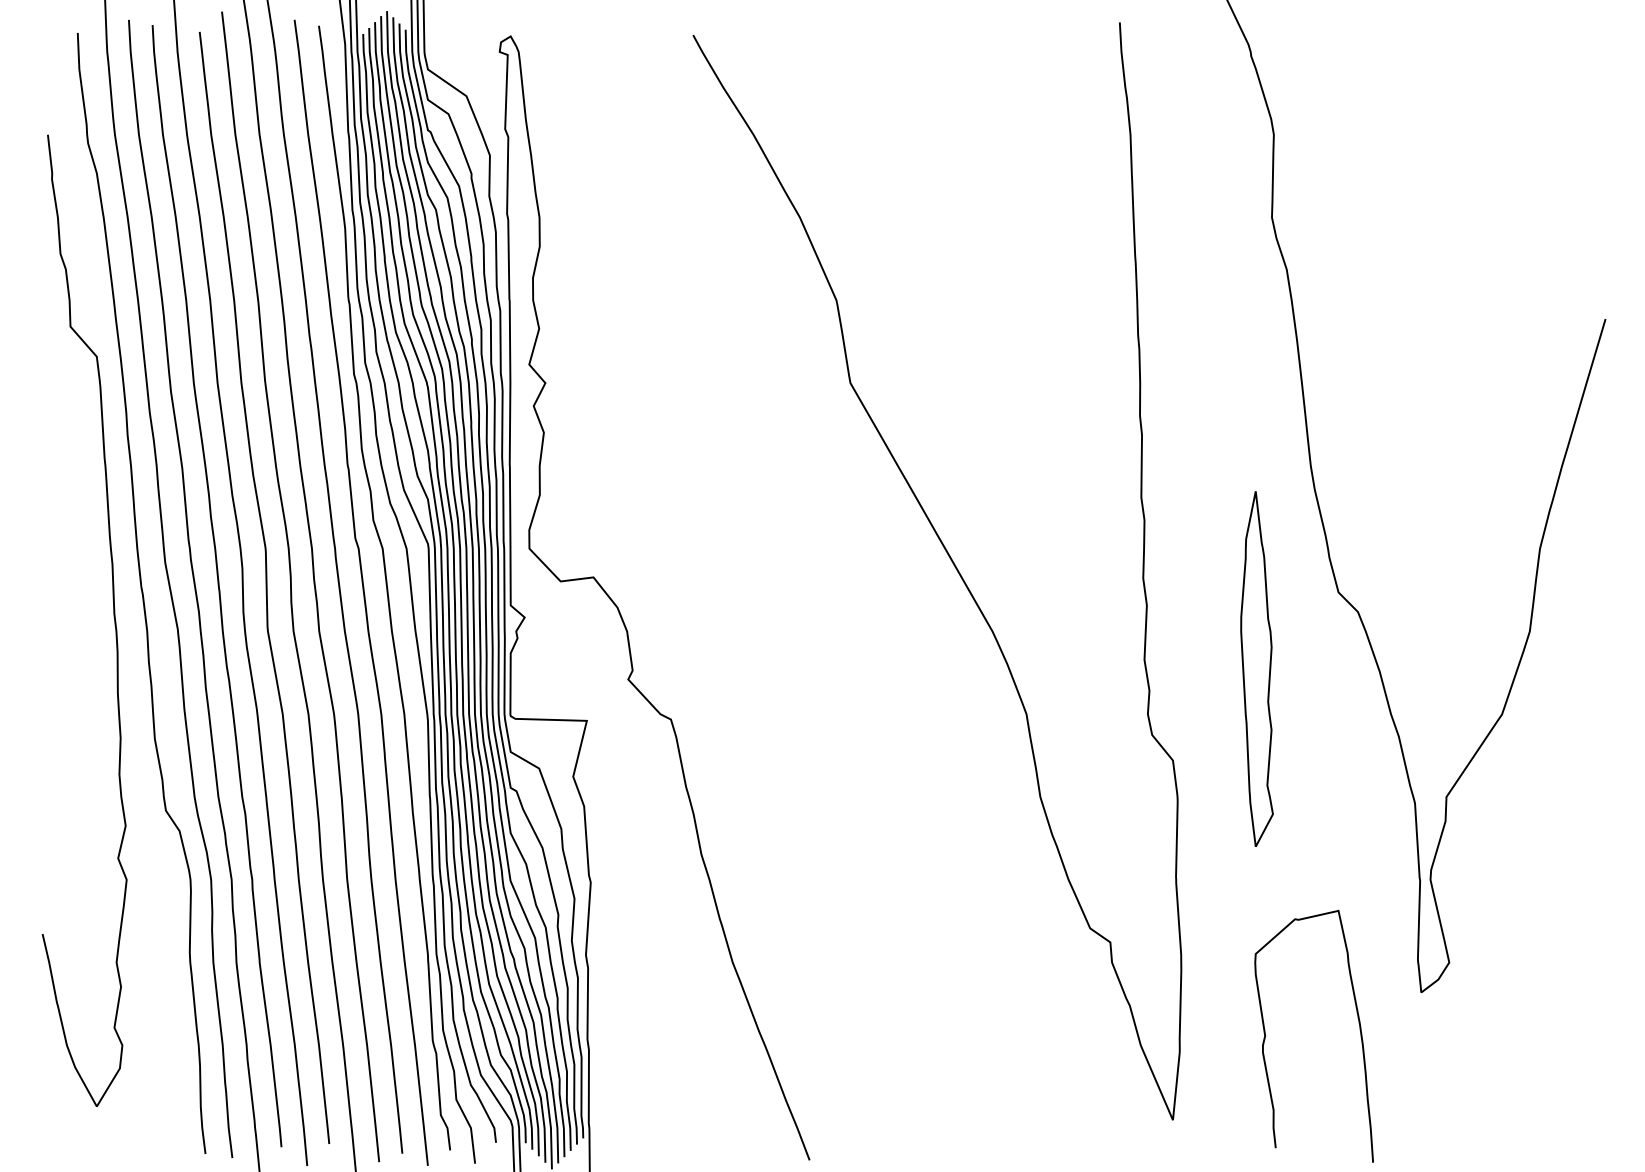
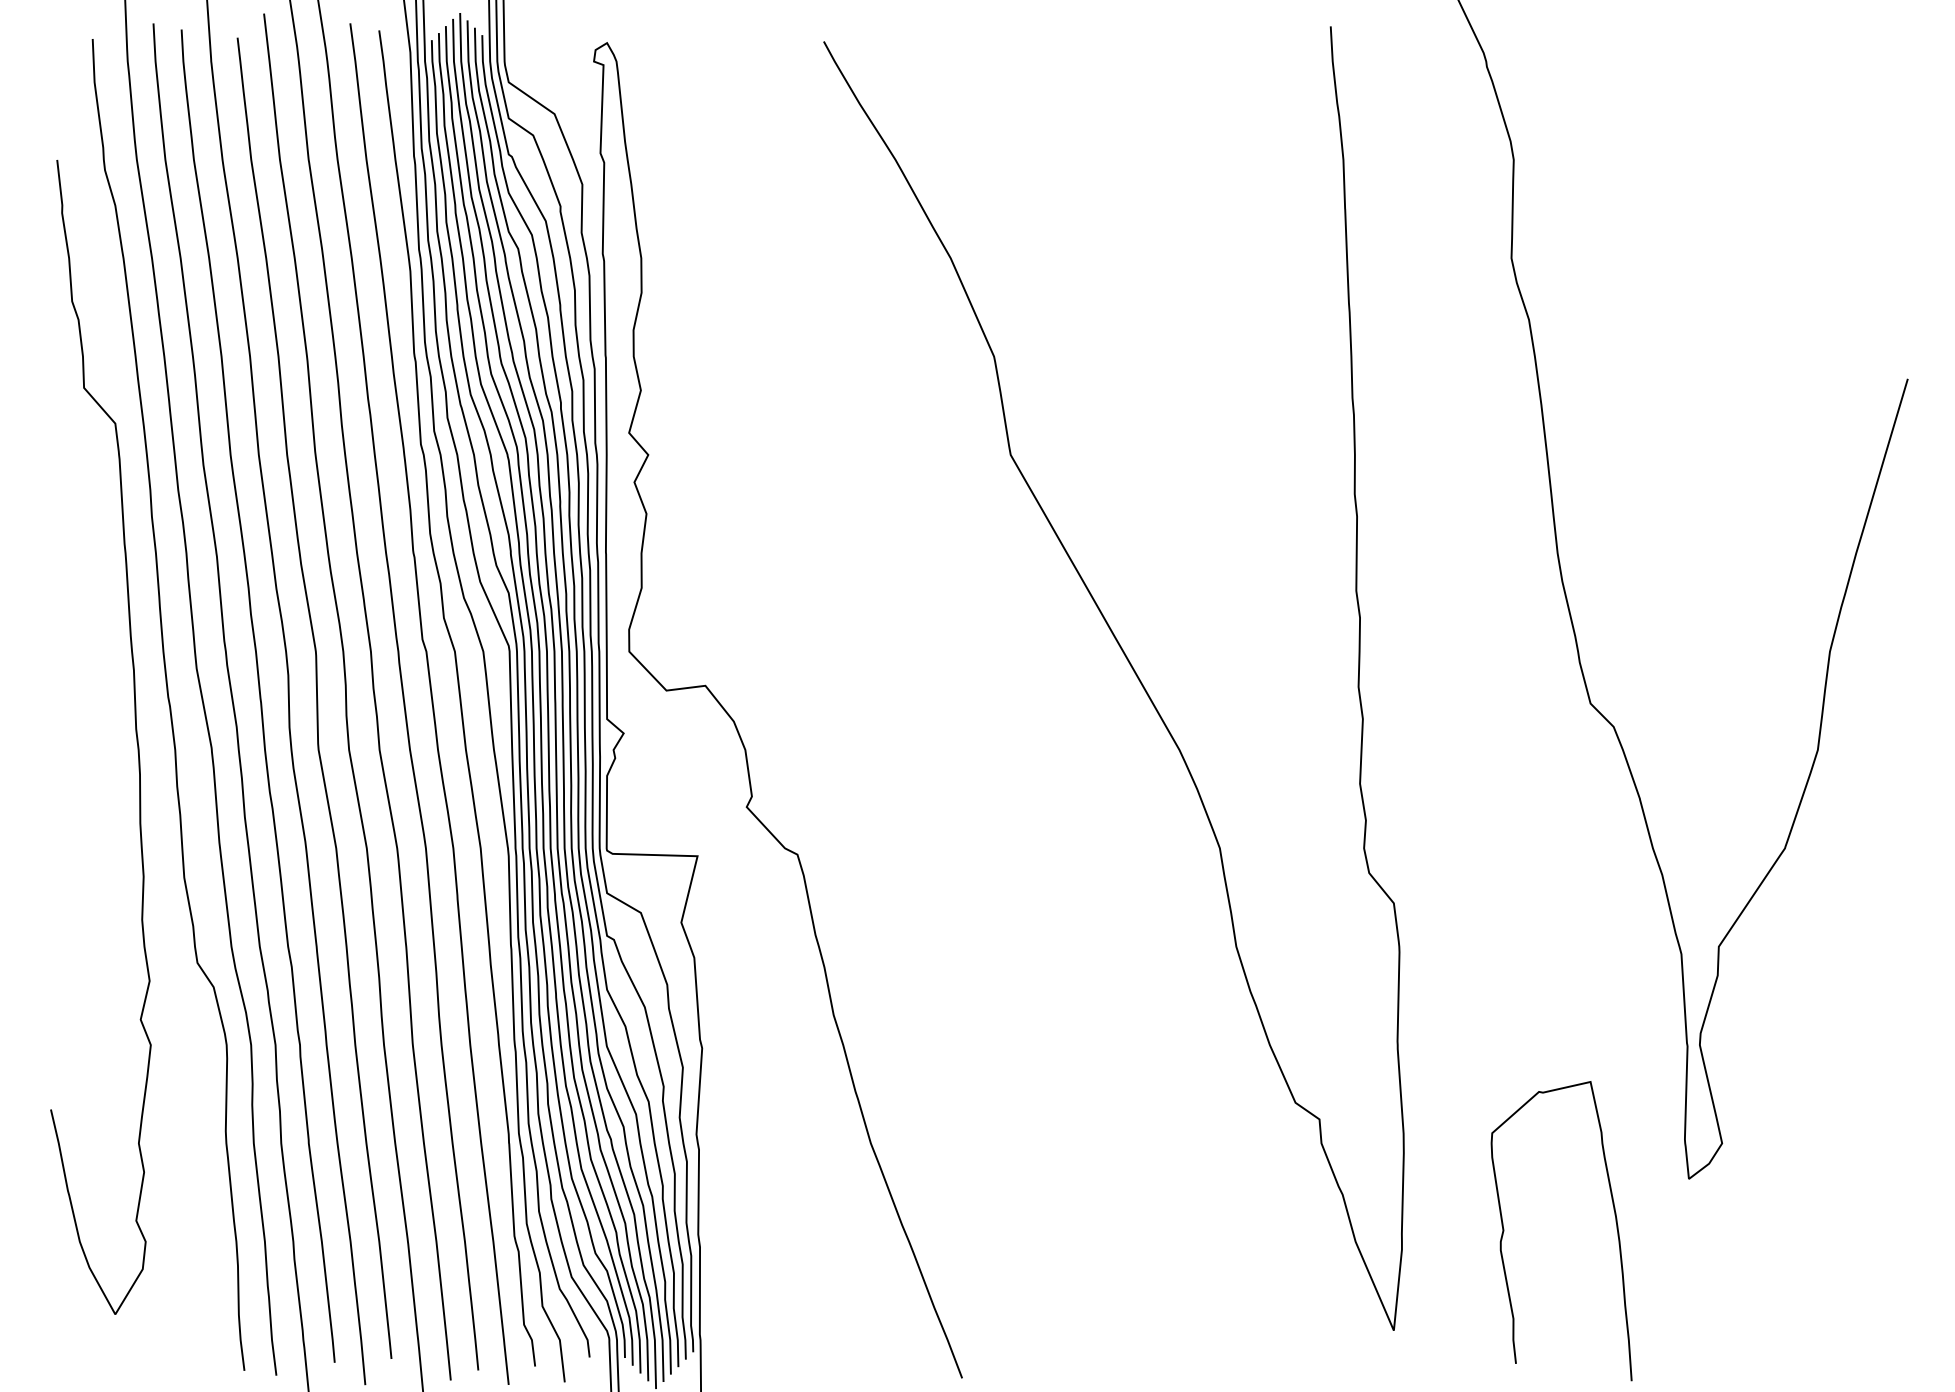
part: (1256, 668) -> (1493, 794), removed

